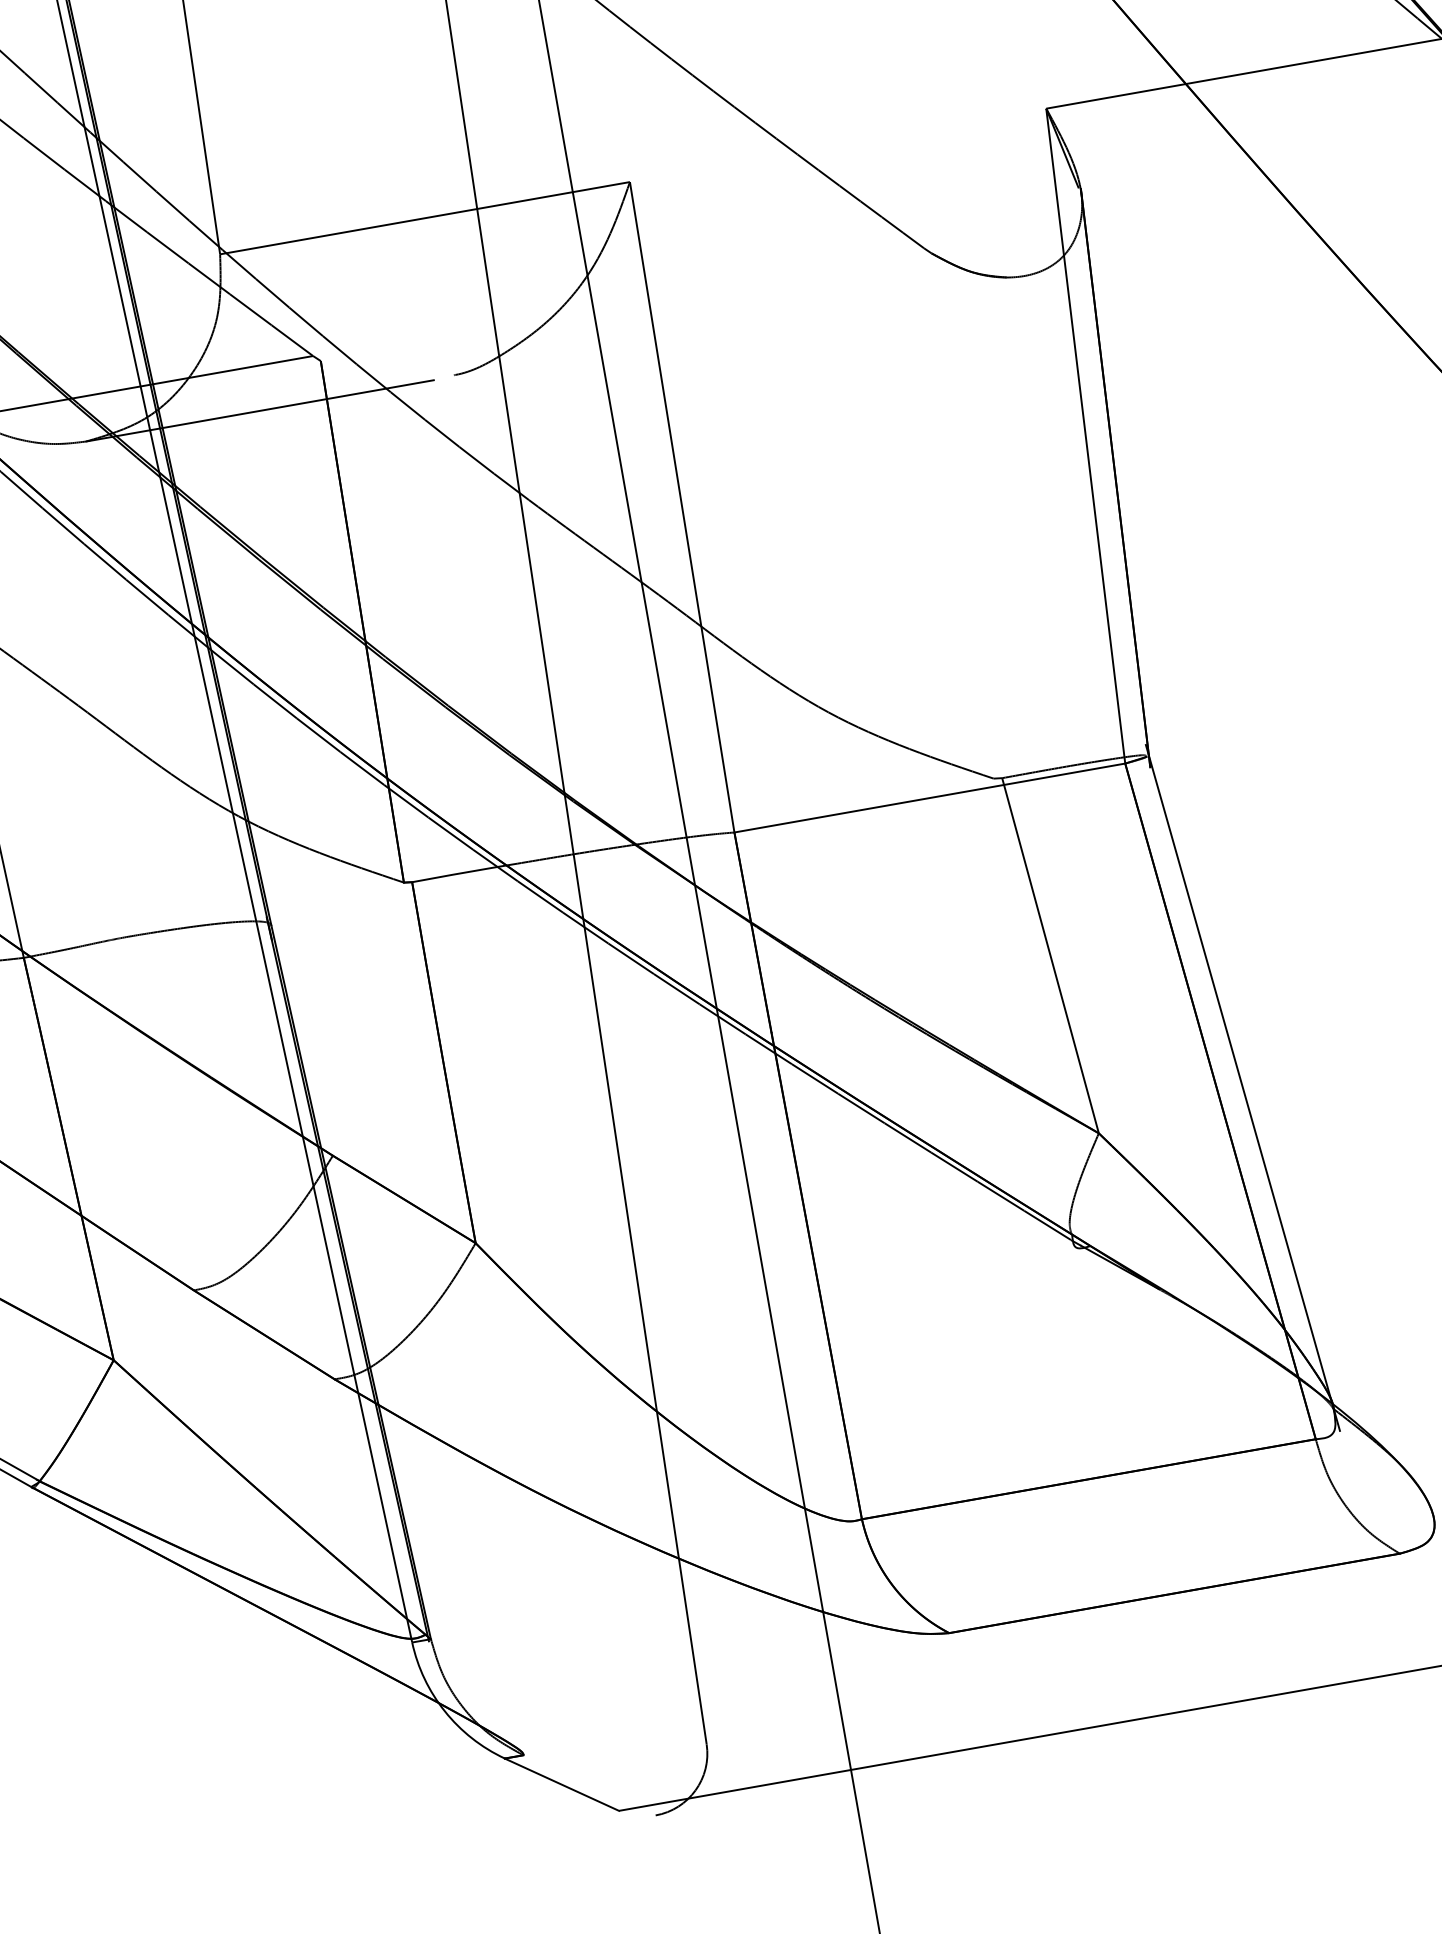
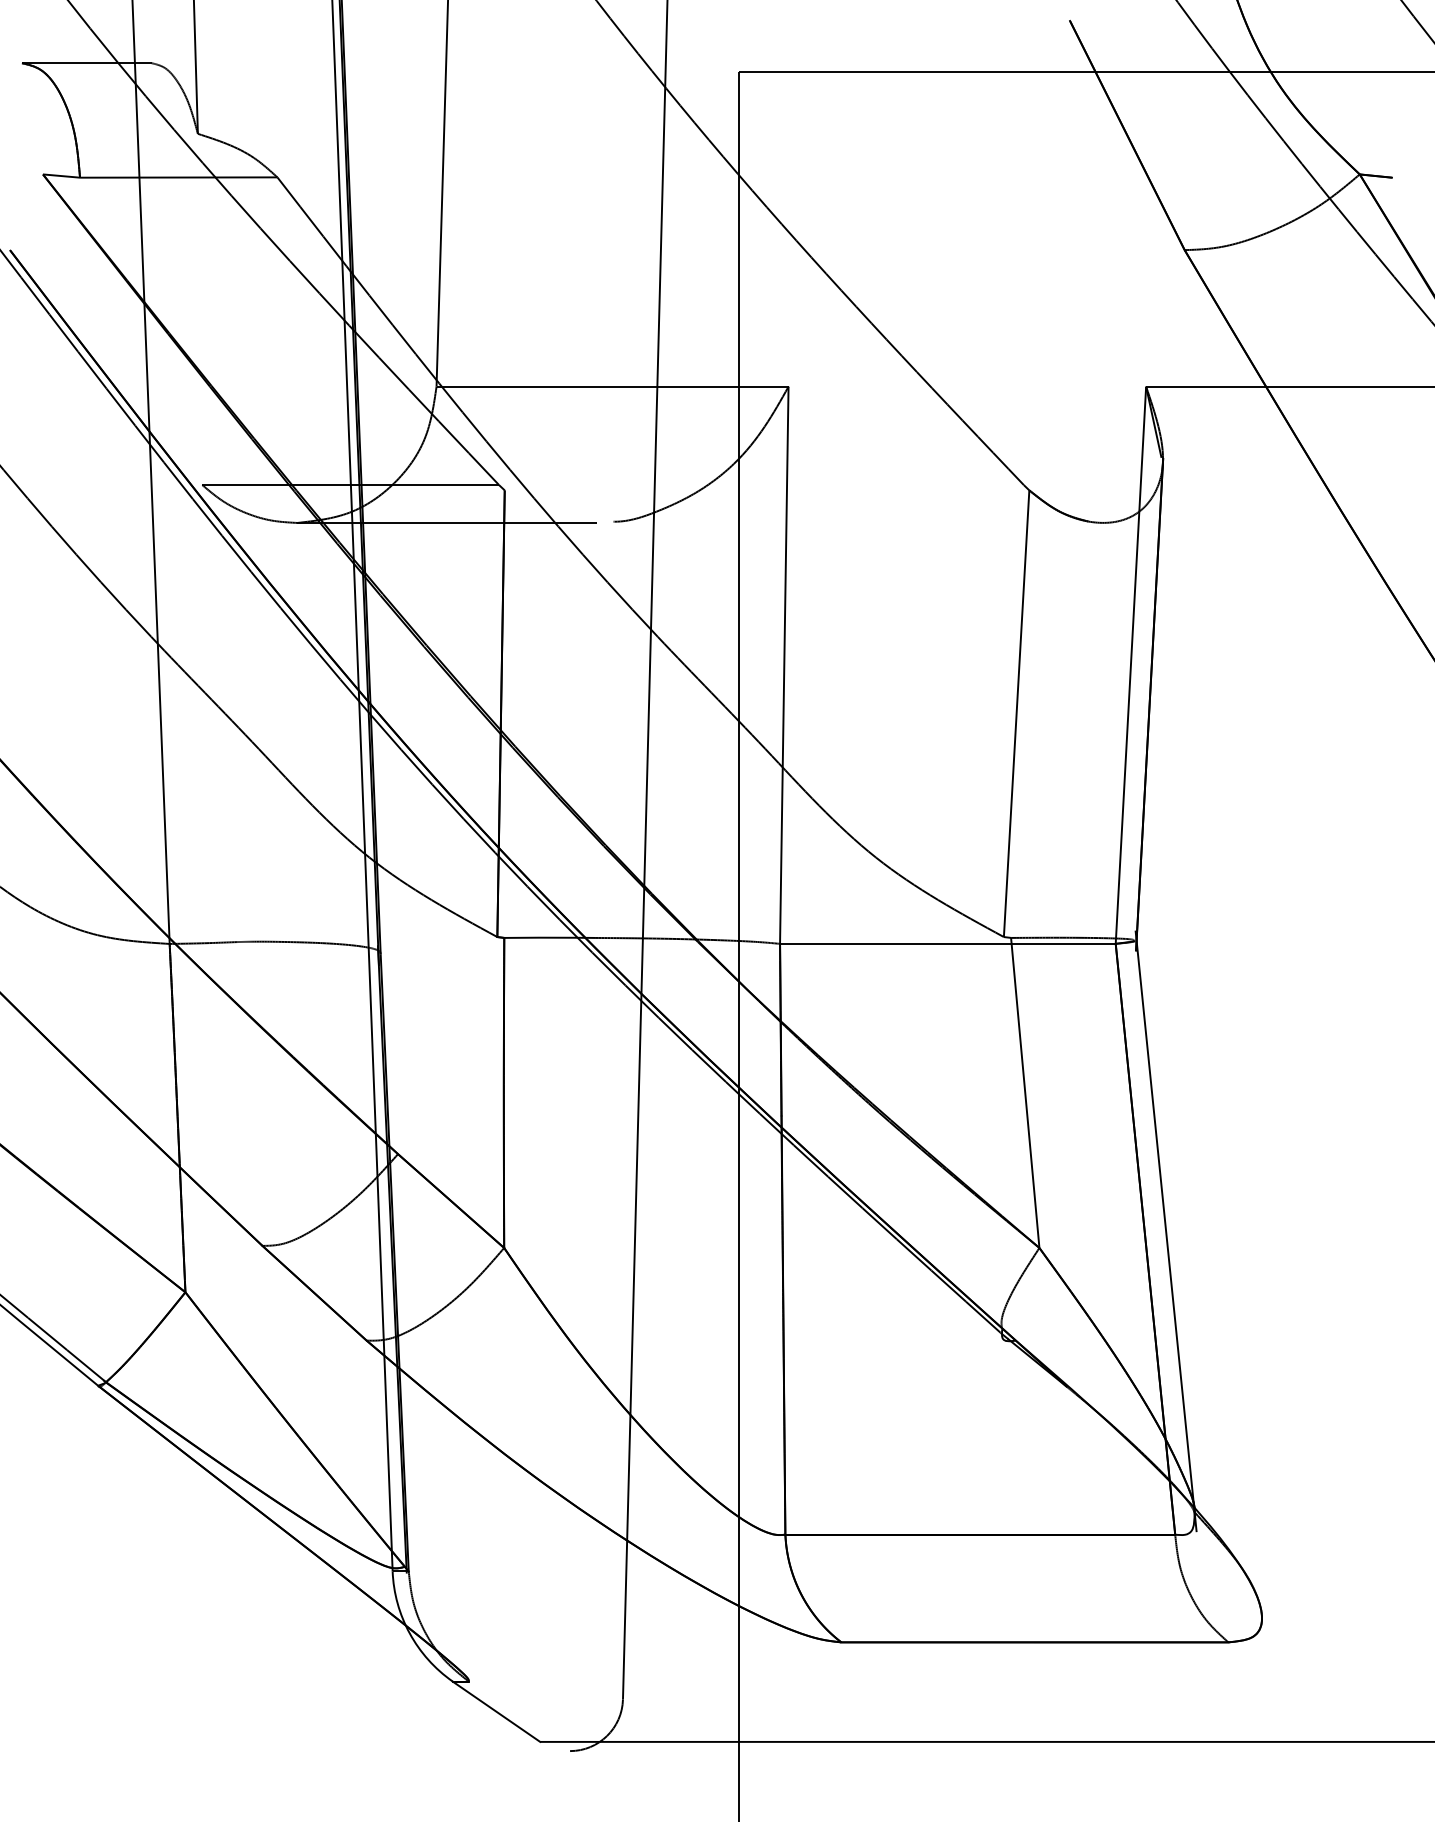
line: (962, 515) -> (1016, 713), added

